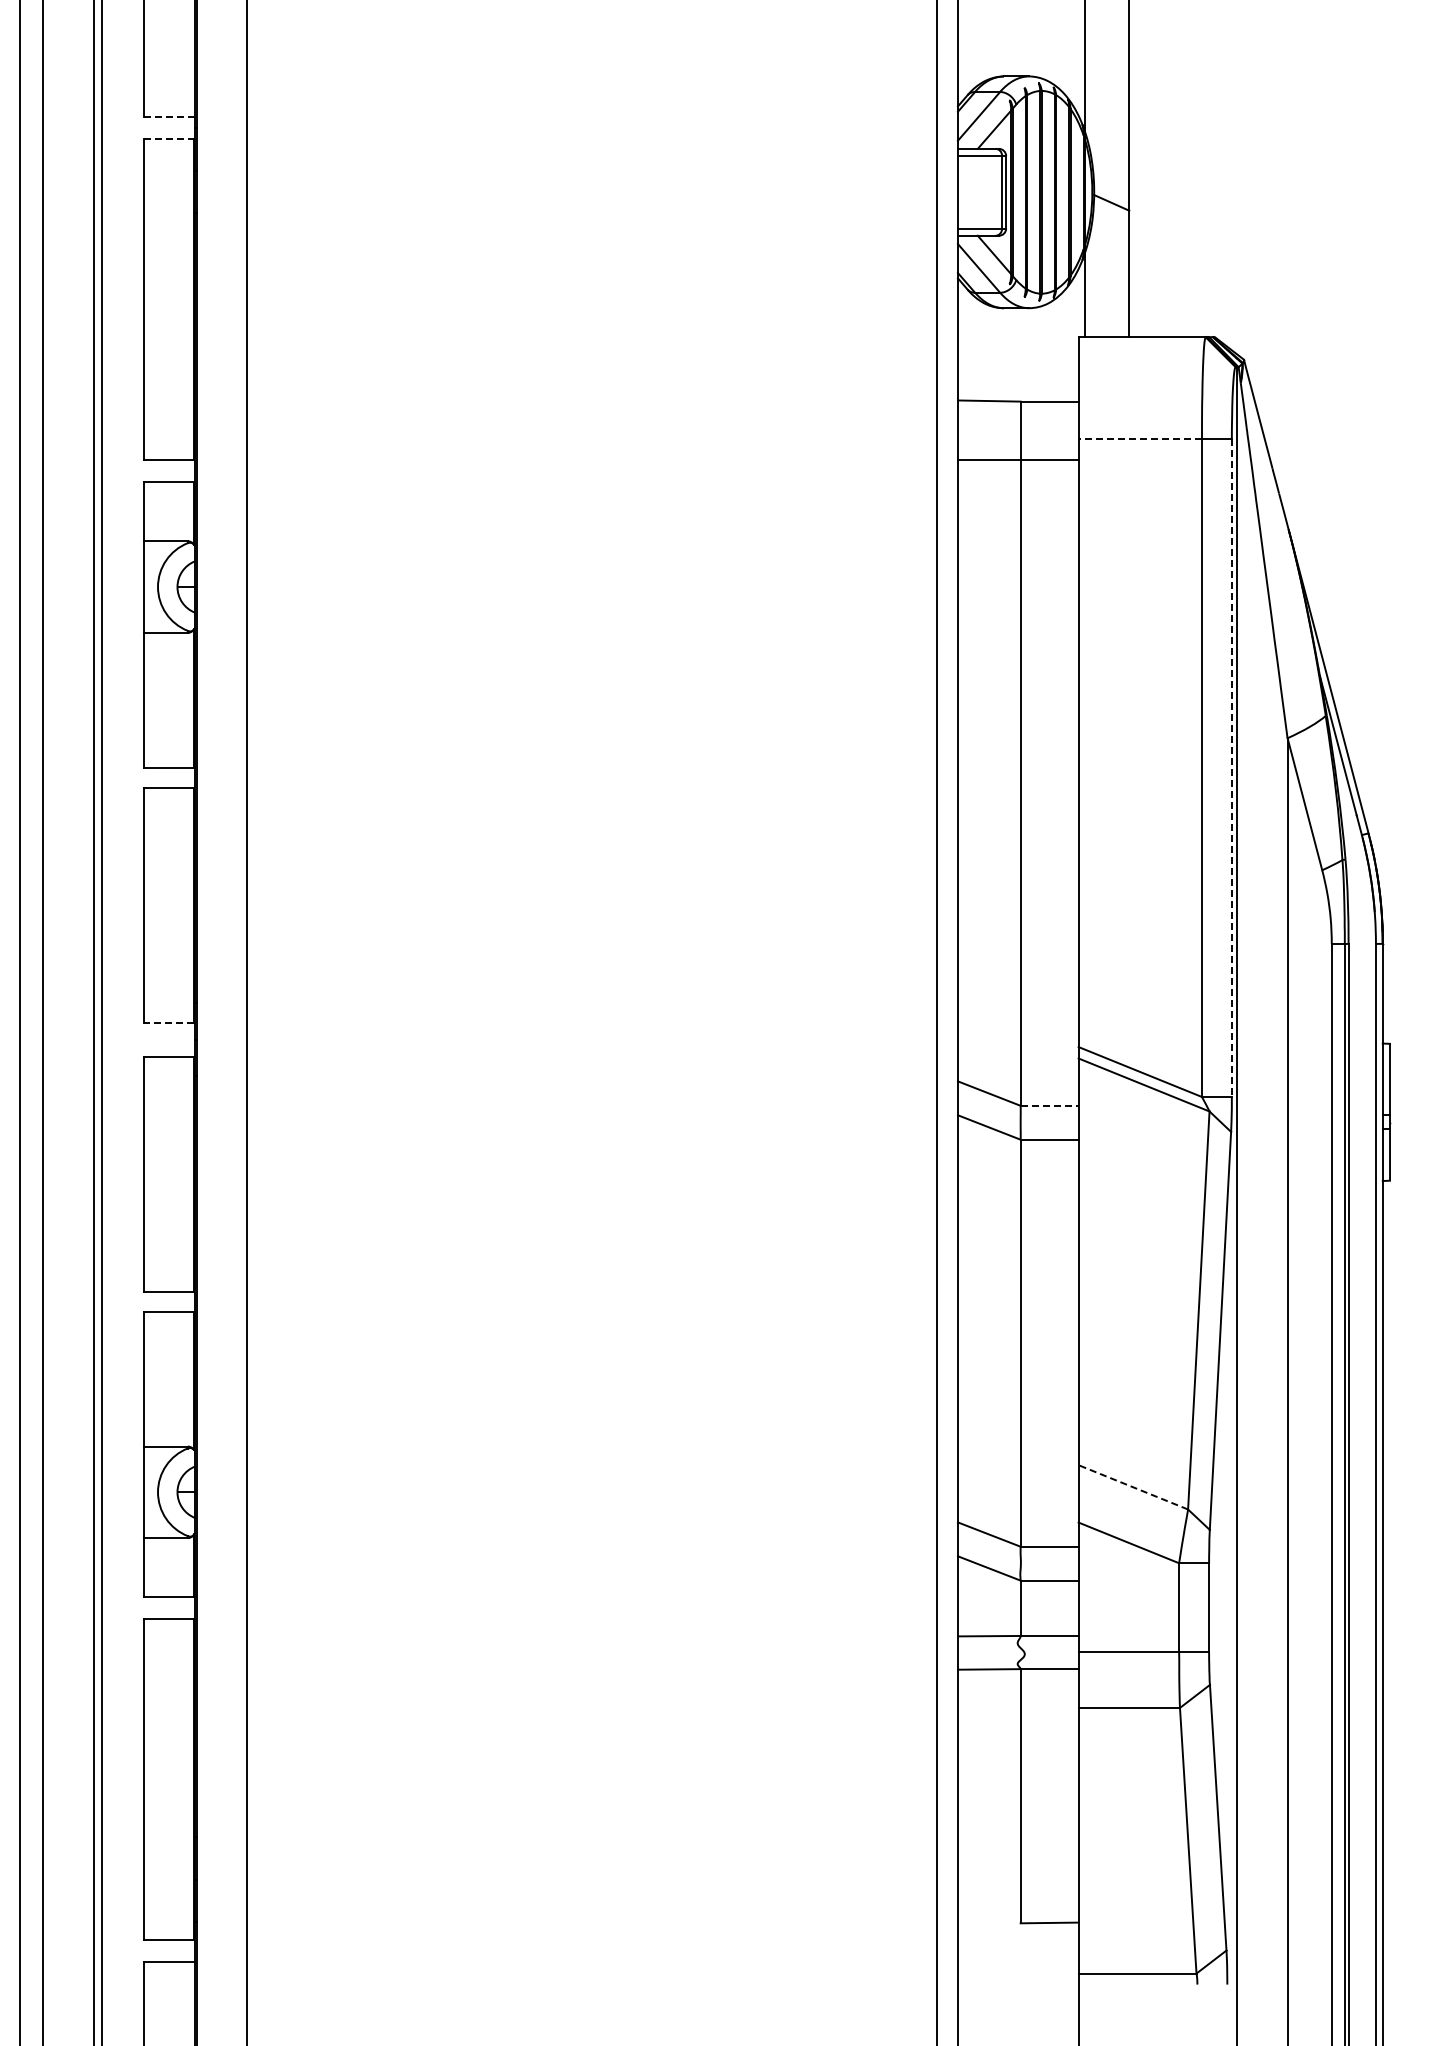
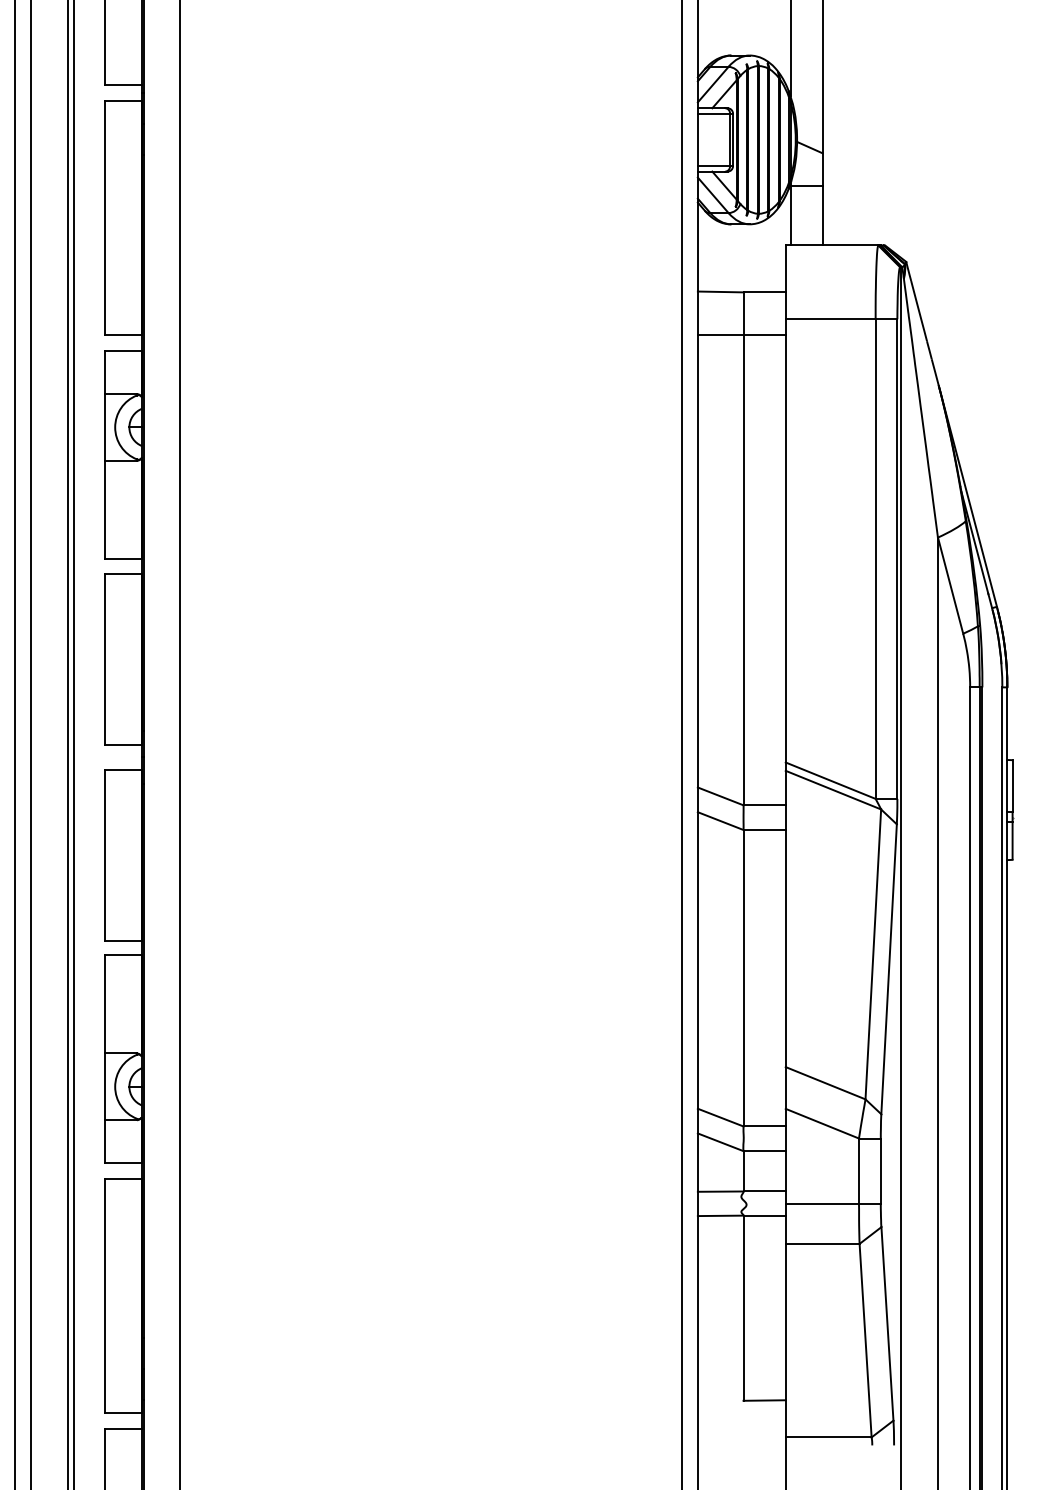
line: (169, 117) -> (123, 85), dashed -> solid
line: (169, 139) -> (123, 101), dashed -> solid
line: (1107, 255) -> (806, 185), added
line: (1140, 438) -> (830, 319), dashed -> solid
line: (1231, 768) -> (897, 559), dashed -> solid
line: (169, 1022) -> (123, 744), dashed -> solid
line: (1049, 1105) -> (764, 805), dashed -> solid
line: (1132, 1487) -> (825, 1083), dashed -> solid

